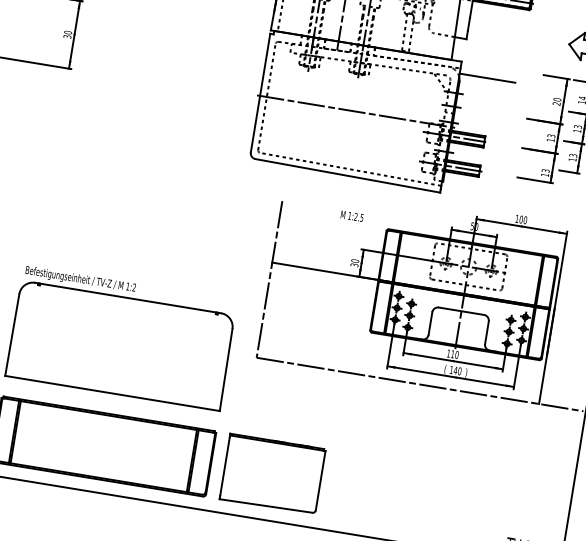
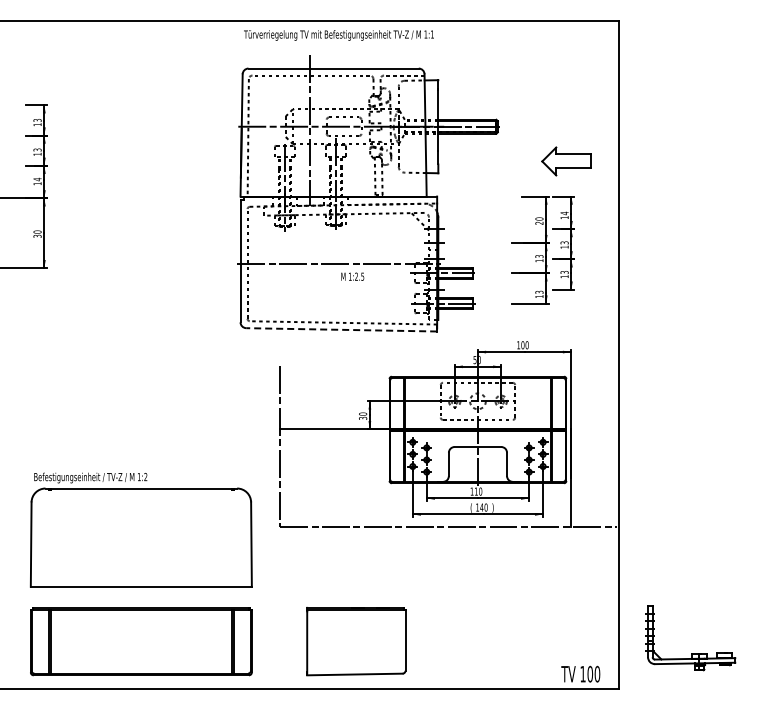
line: (488, 77) -> (466, 208), removed
line: (347, 175) -> (341, 329), solid -> dashed
text: (352, 216) -> (352, 276), moved
part: (272, 474) -> (356, 641), moved

